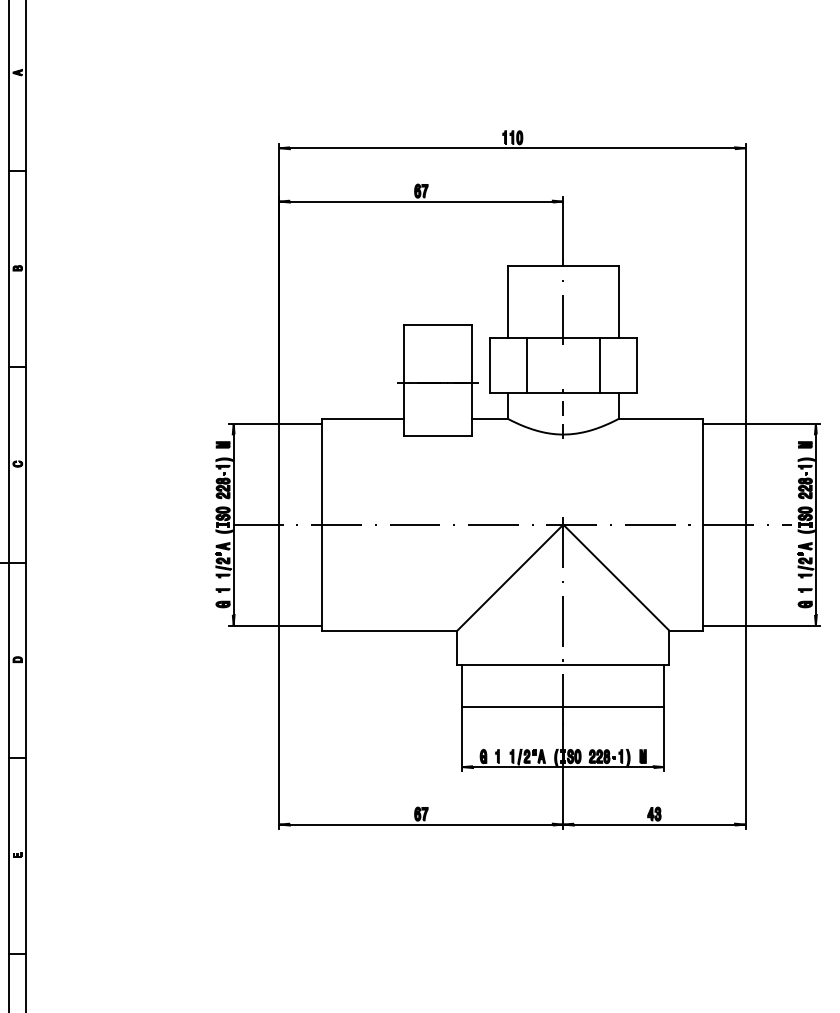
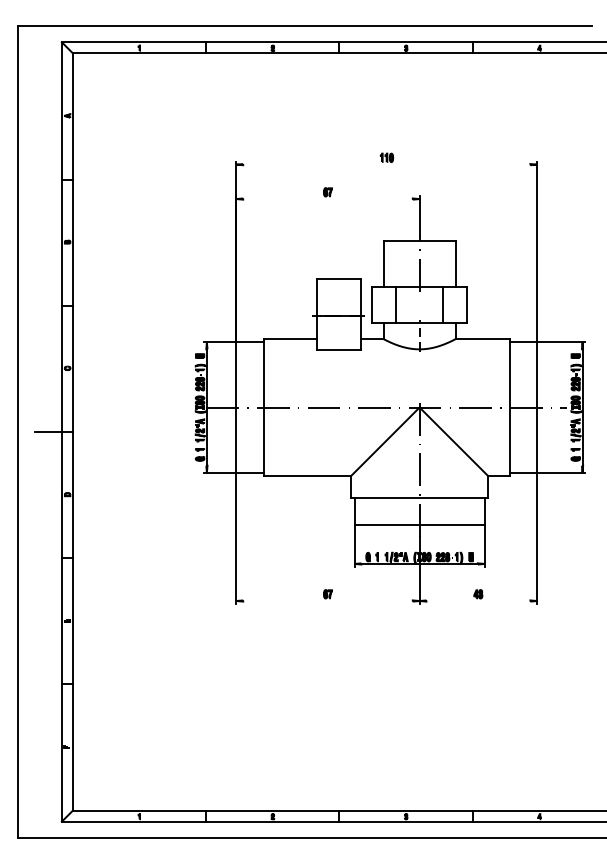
line: (512, 148) -> (386, 164), removed
line: (420, 202) -> (327, 199), removed
line: (420, 825) -> (327, 601), removed
line: (654, 825) -> (478, 601), removed

